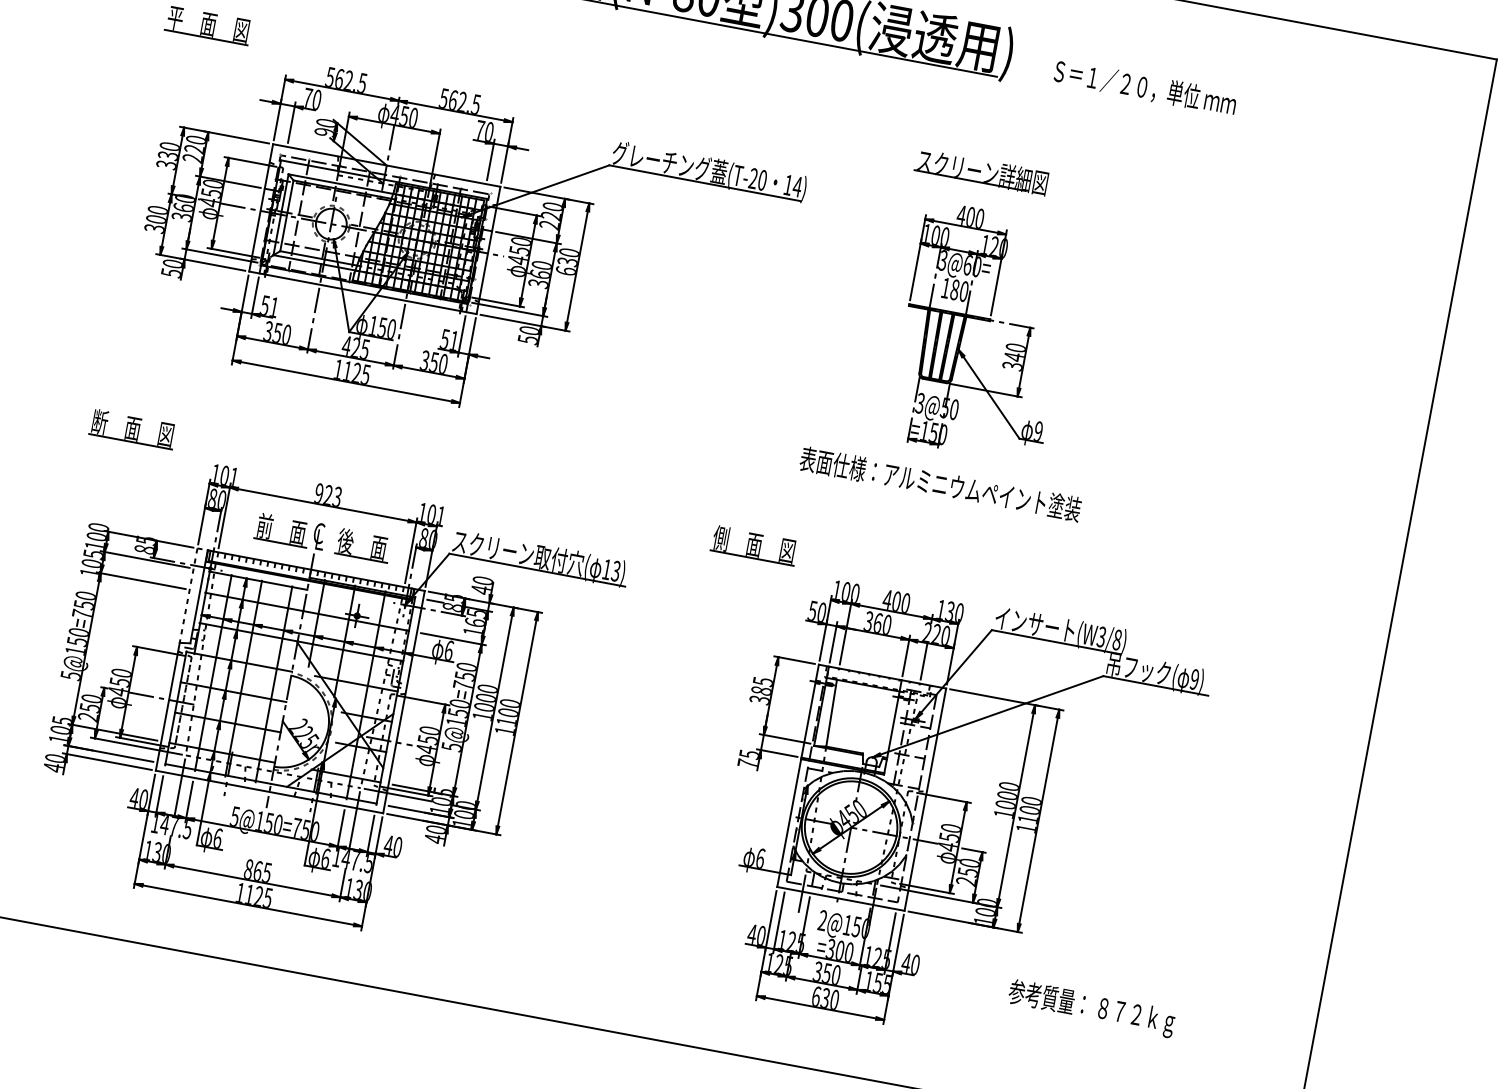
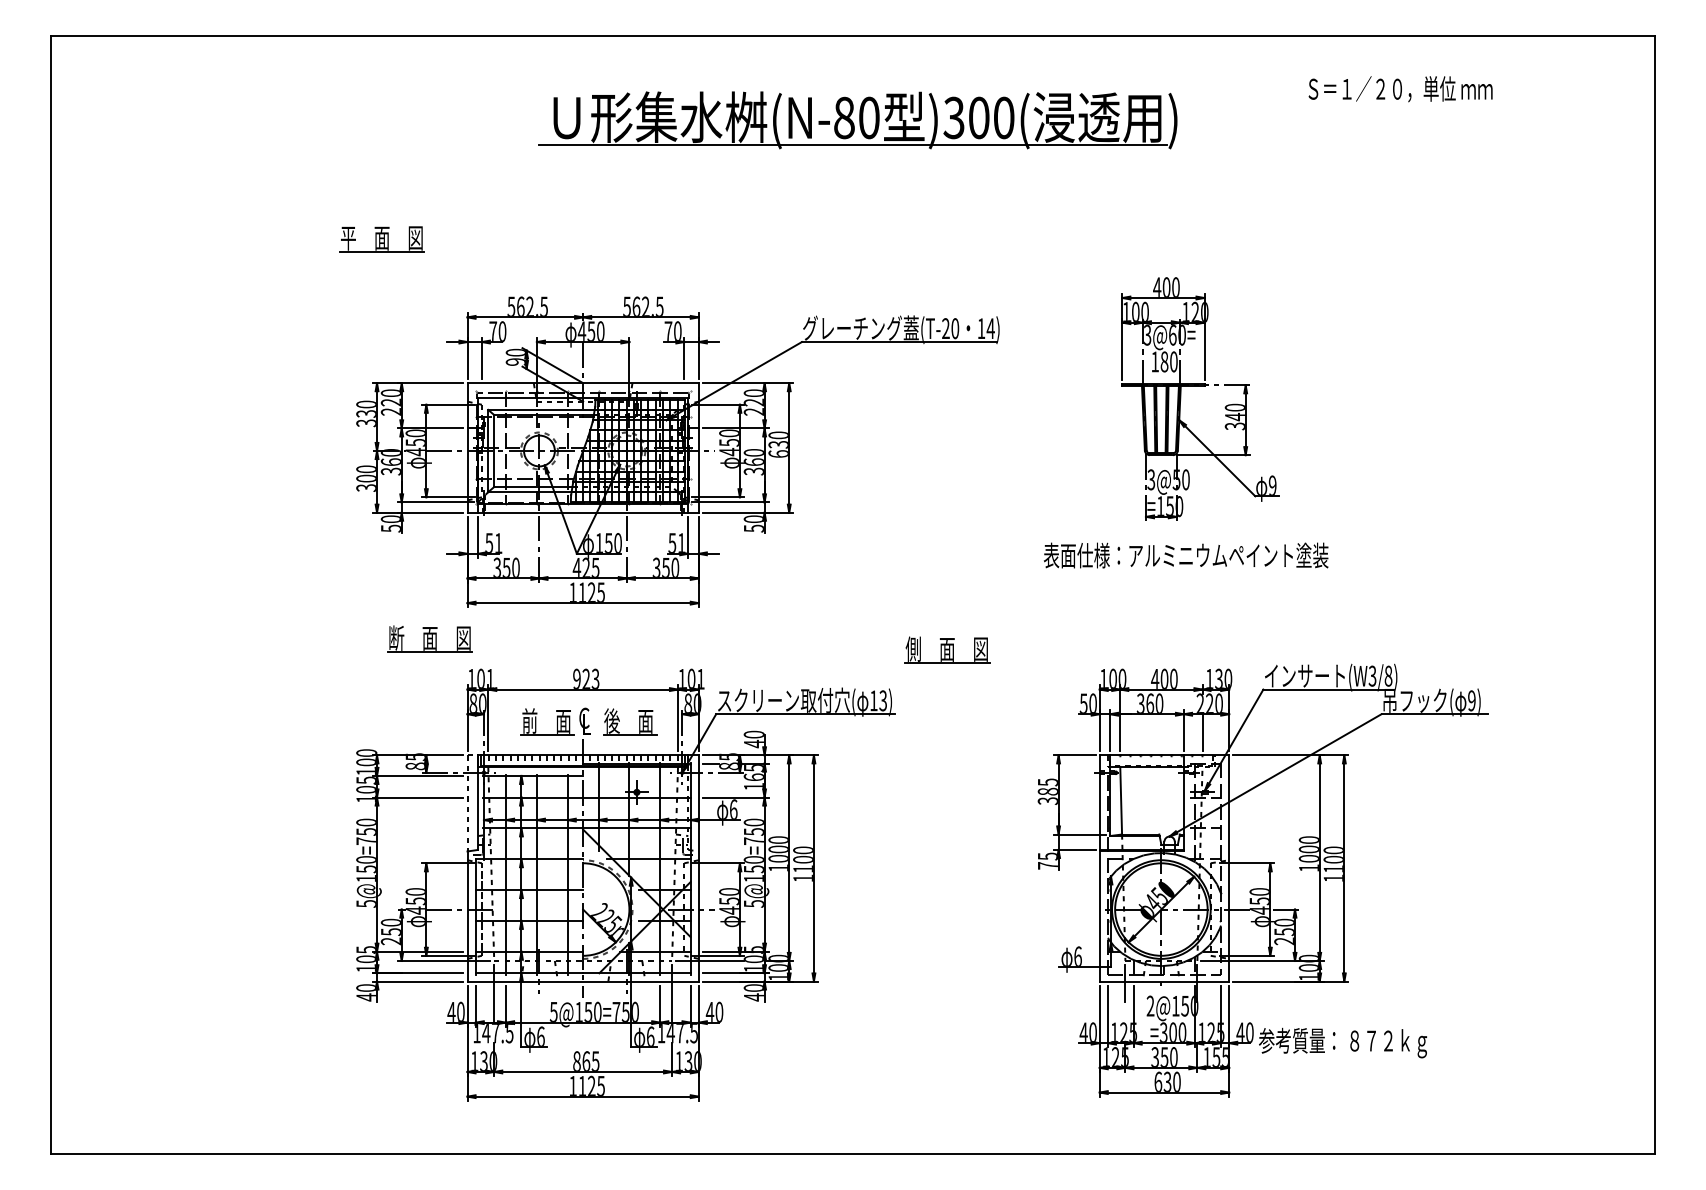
text: (1145, 88) -> (1400, 89), moved
part: (981, 171) -> (1168, 240), removed
part: (466, 250) -> (677, 451), moved
part: (132, 428) -> (429, 638), moved
part: (754, 544) -> (947, 649), moved
text: (1091, 1007) -> (1342, 1042), moved

